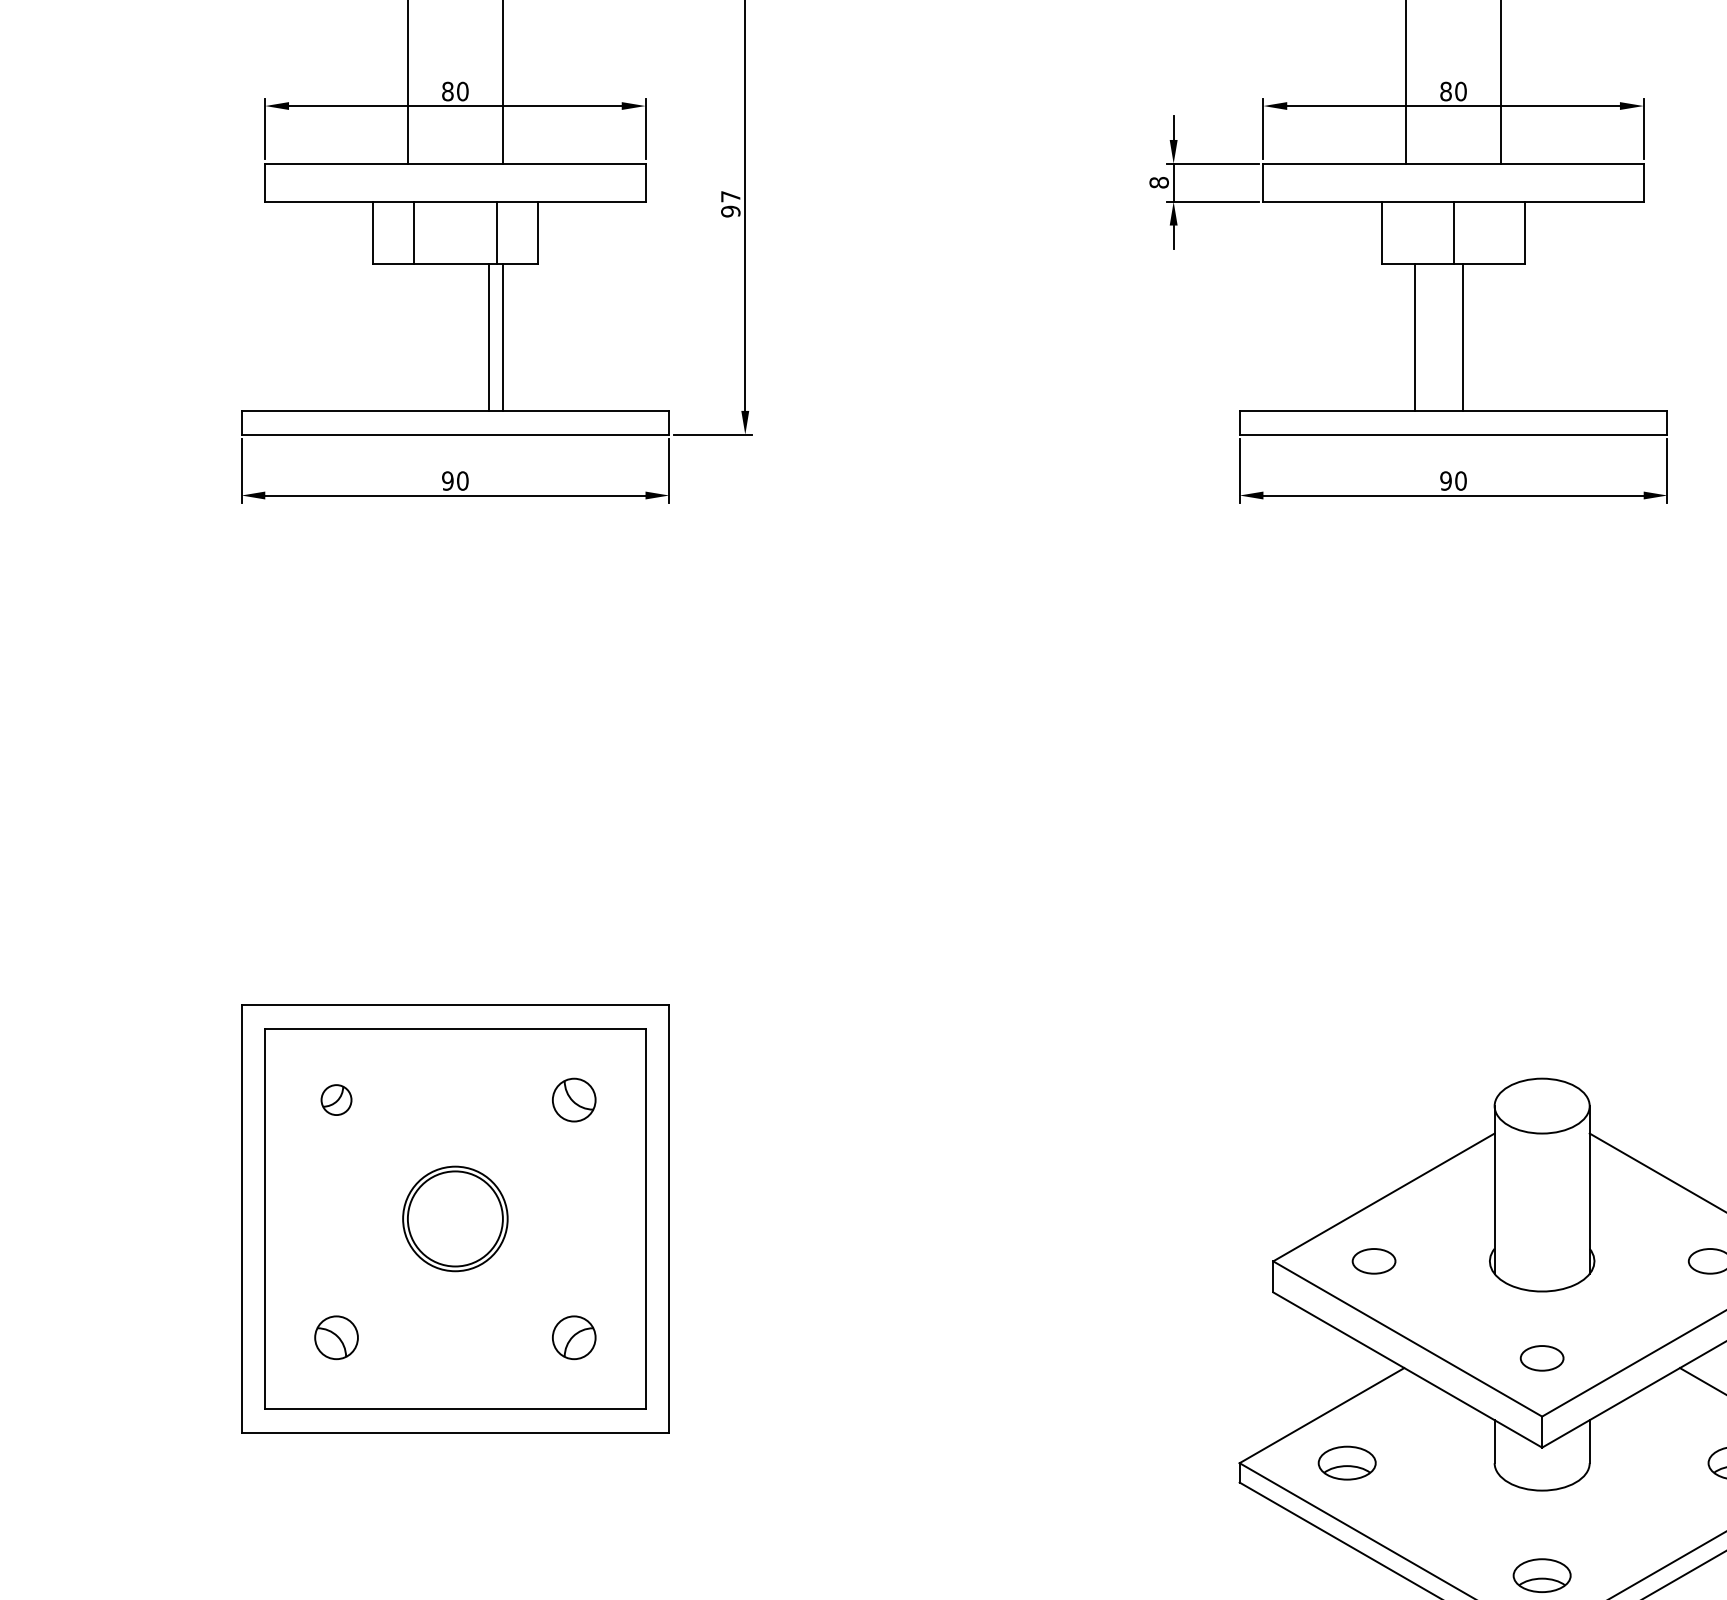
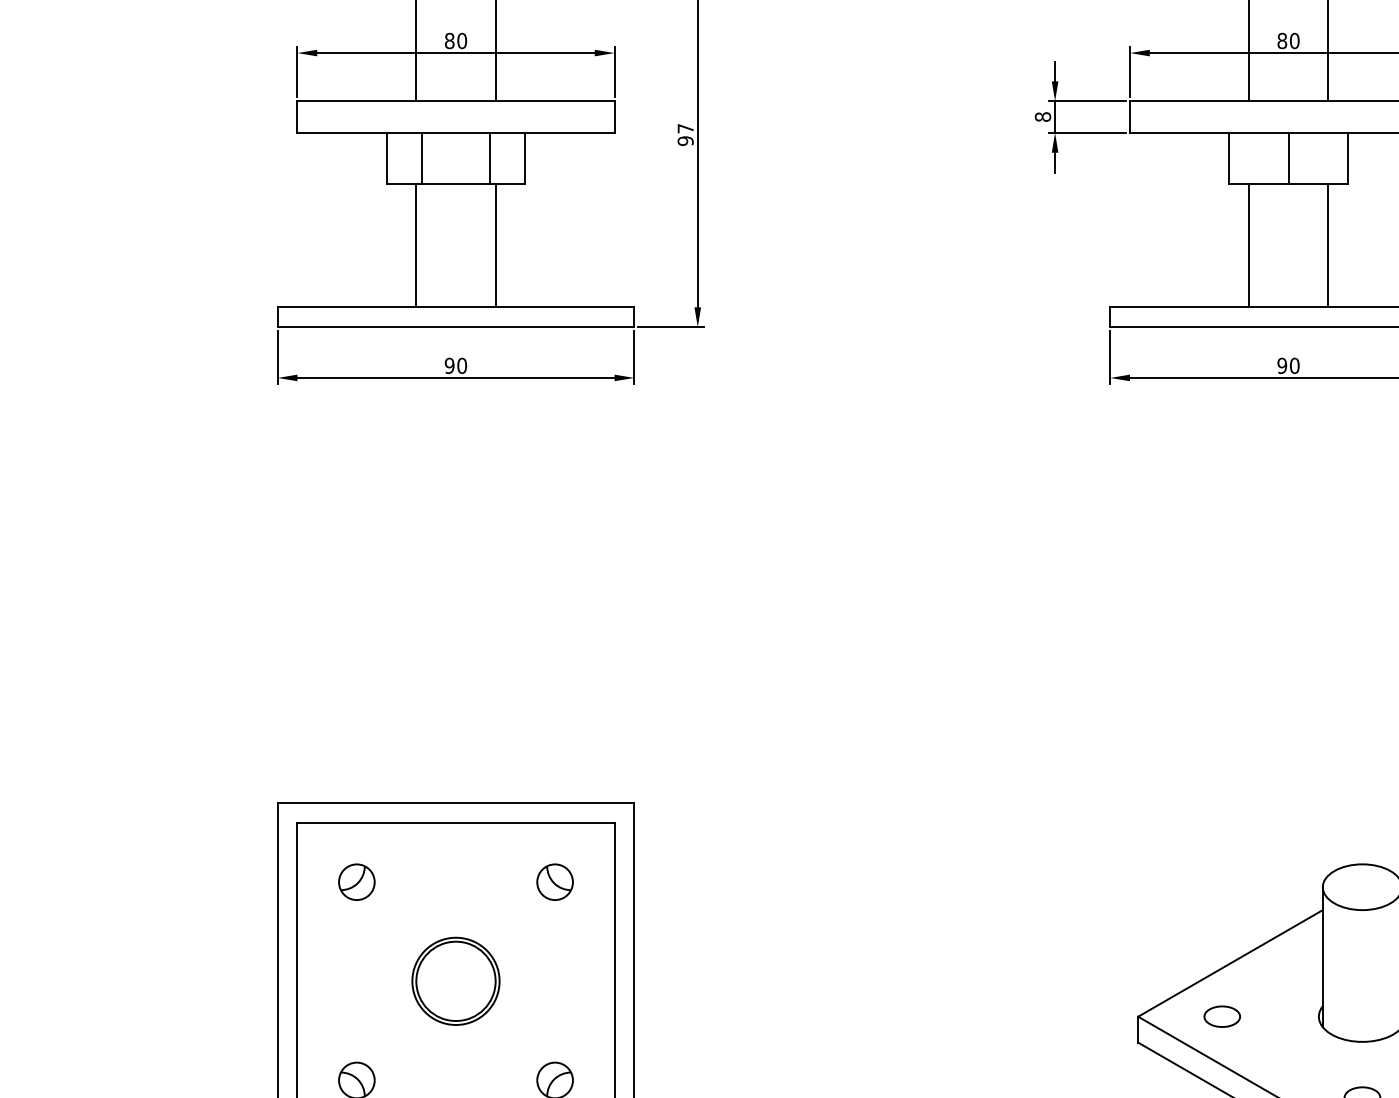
line: (488, 336) -> (416, 245), moved
line: (1415, 336) -> (1328, 245), moved
line: (1463, 336) -> (1249, 245), moved
part: (336, 1099) -> (356, 881), size x1.43

